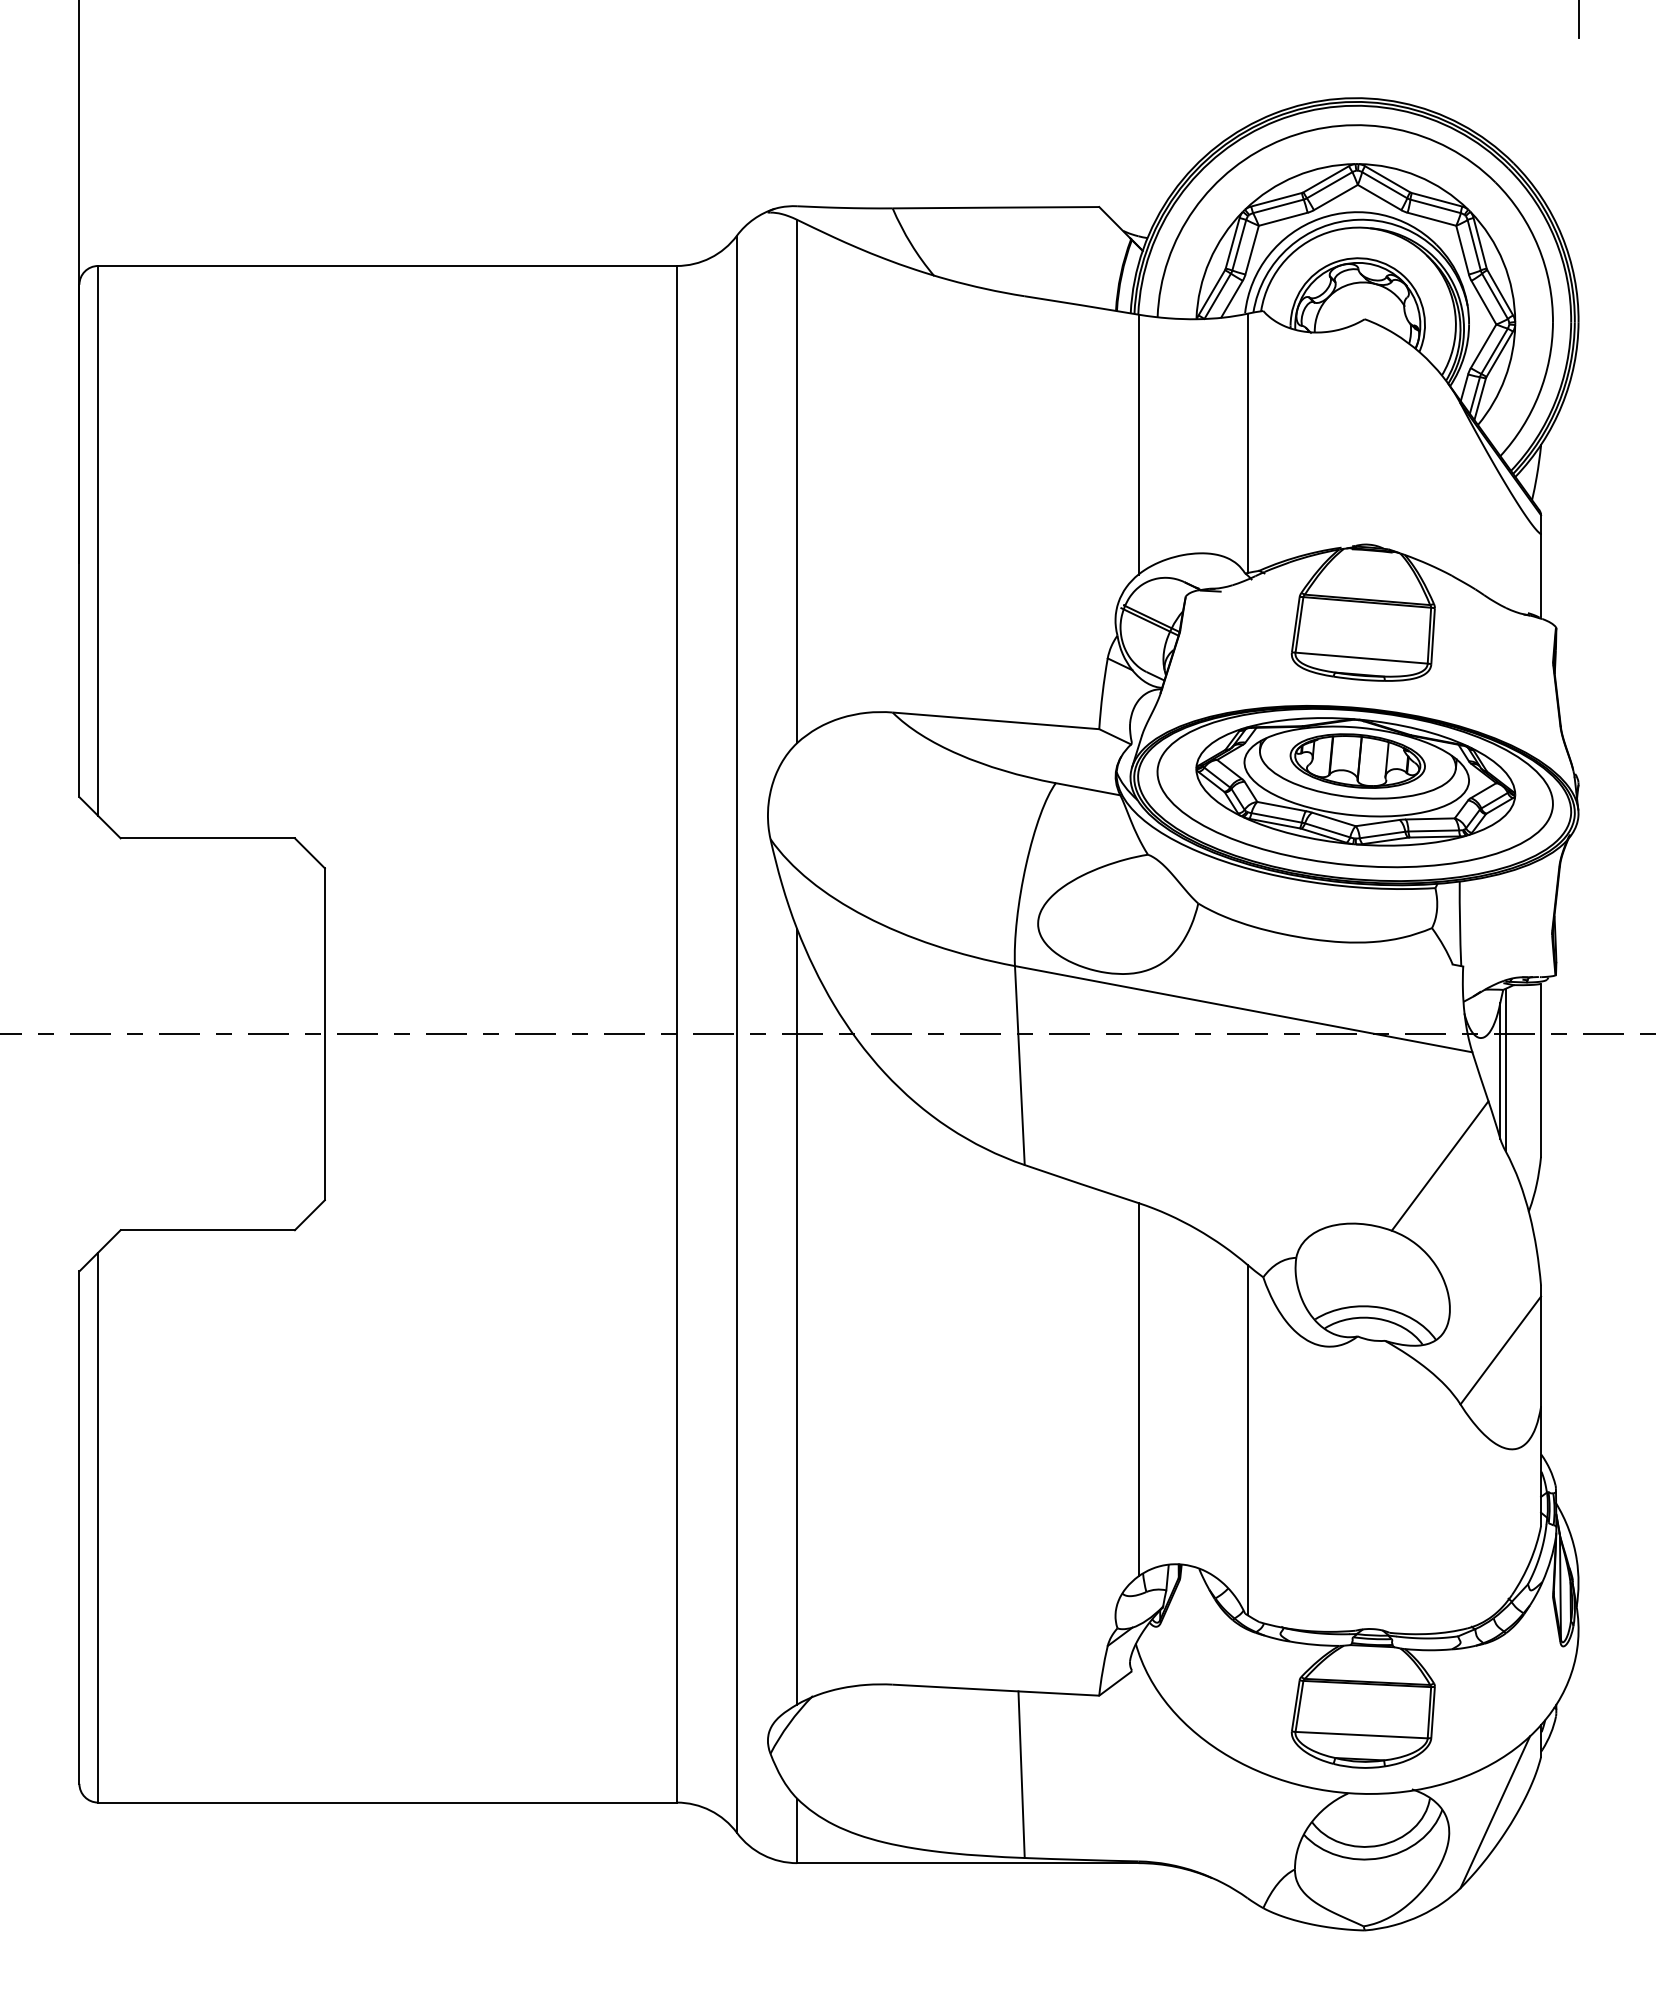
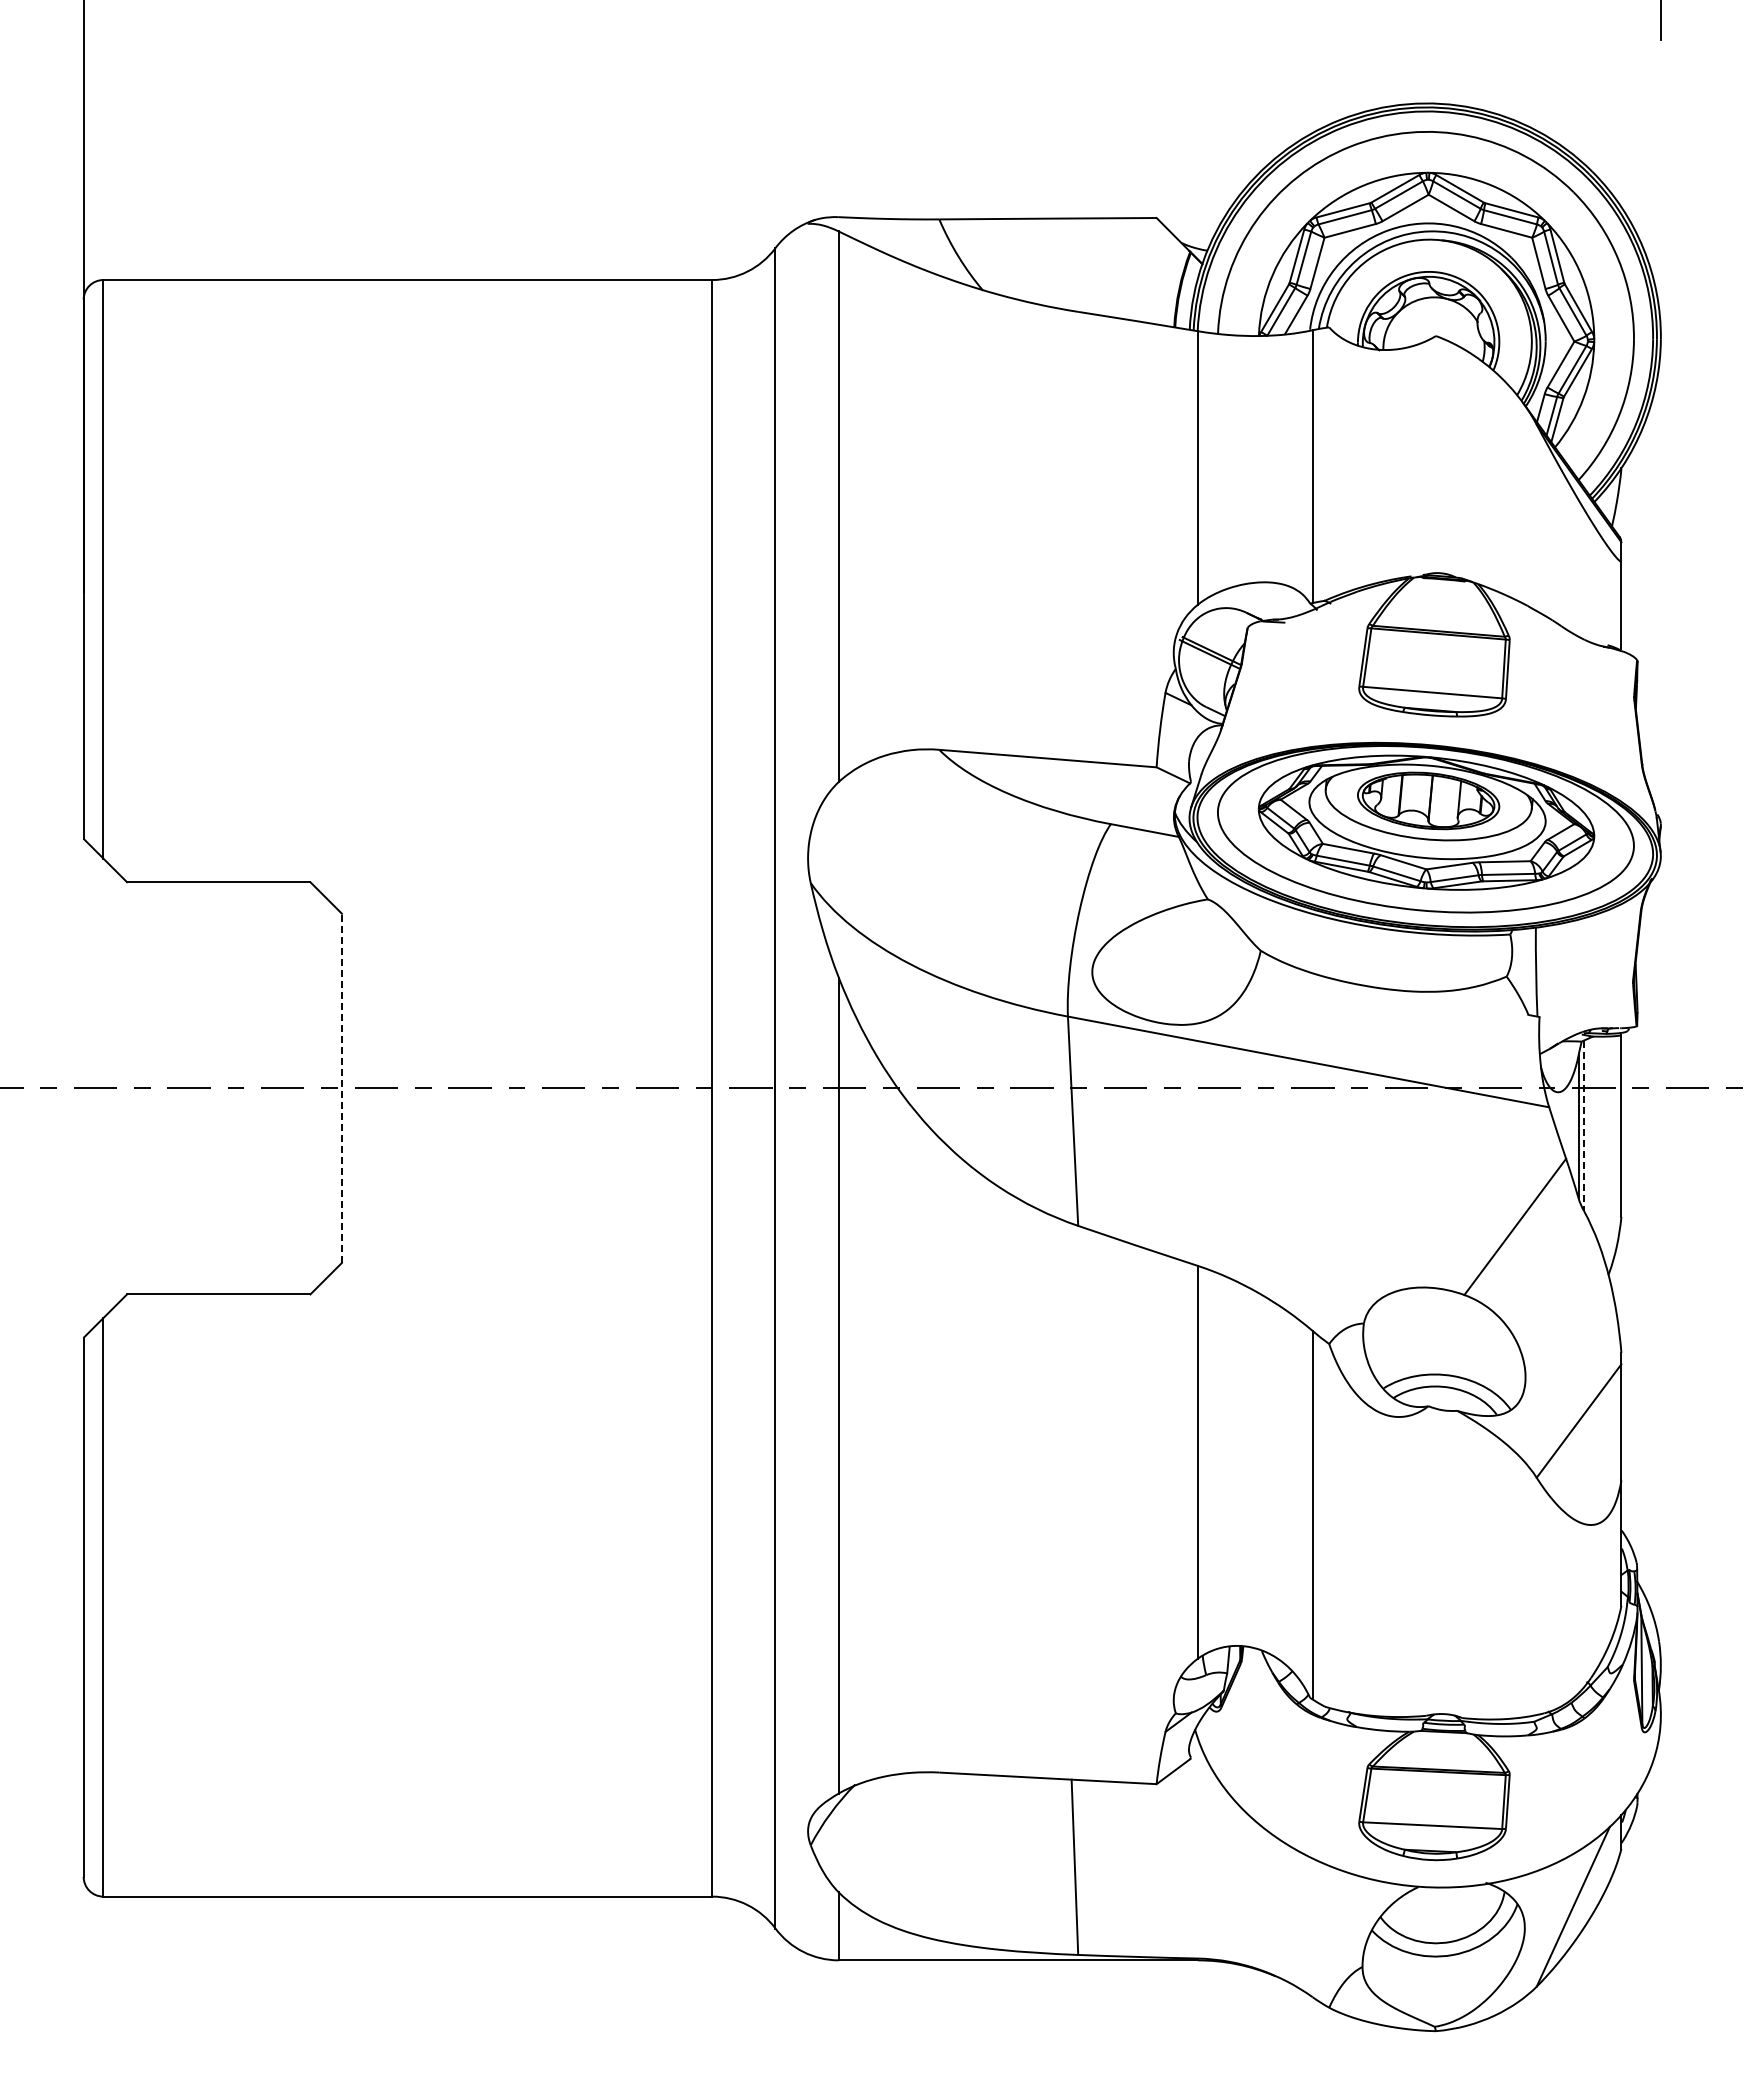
line: (324, 1034) -> (341, 1088), solid -> dashed
line: (1505, 1070) -> (1584, 1126), solid -> dashed

